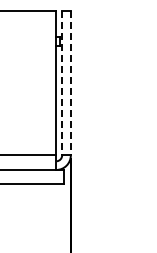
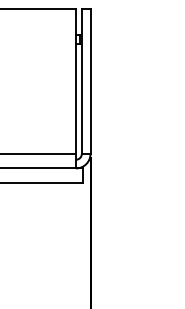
line: (61, 83) -> (81, 82), dashed -> solid
line: (70, 83) -> (90, 82), dashed -> solid

